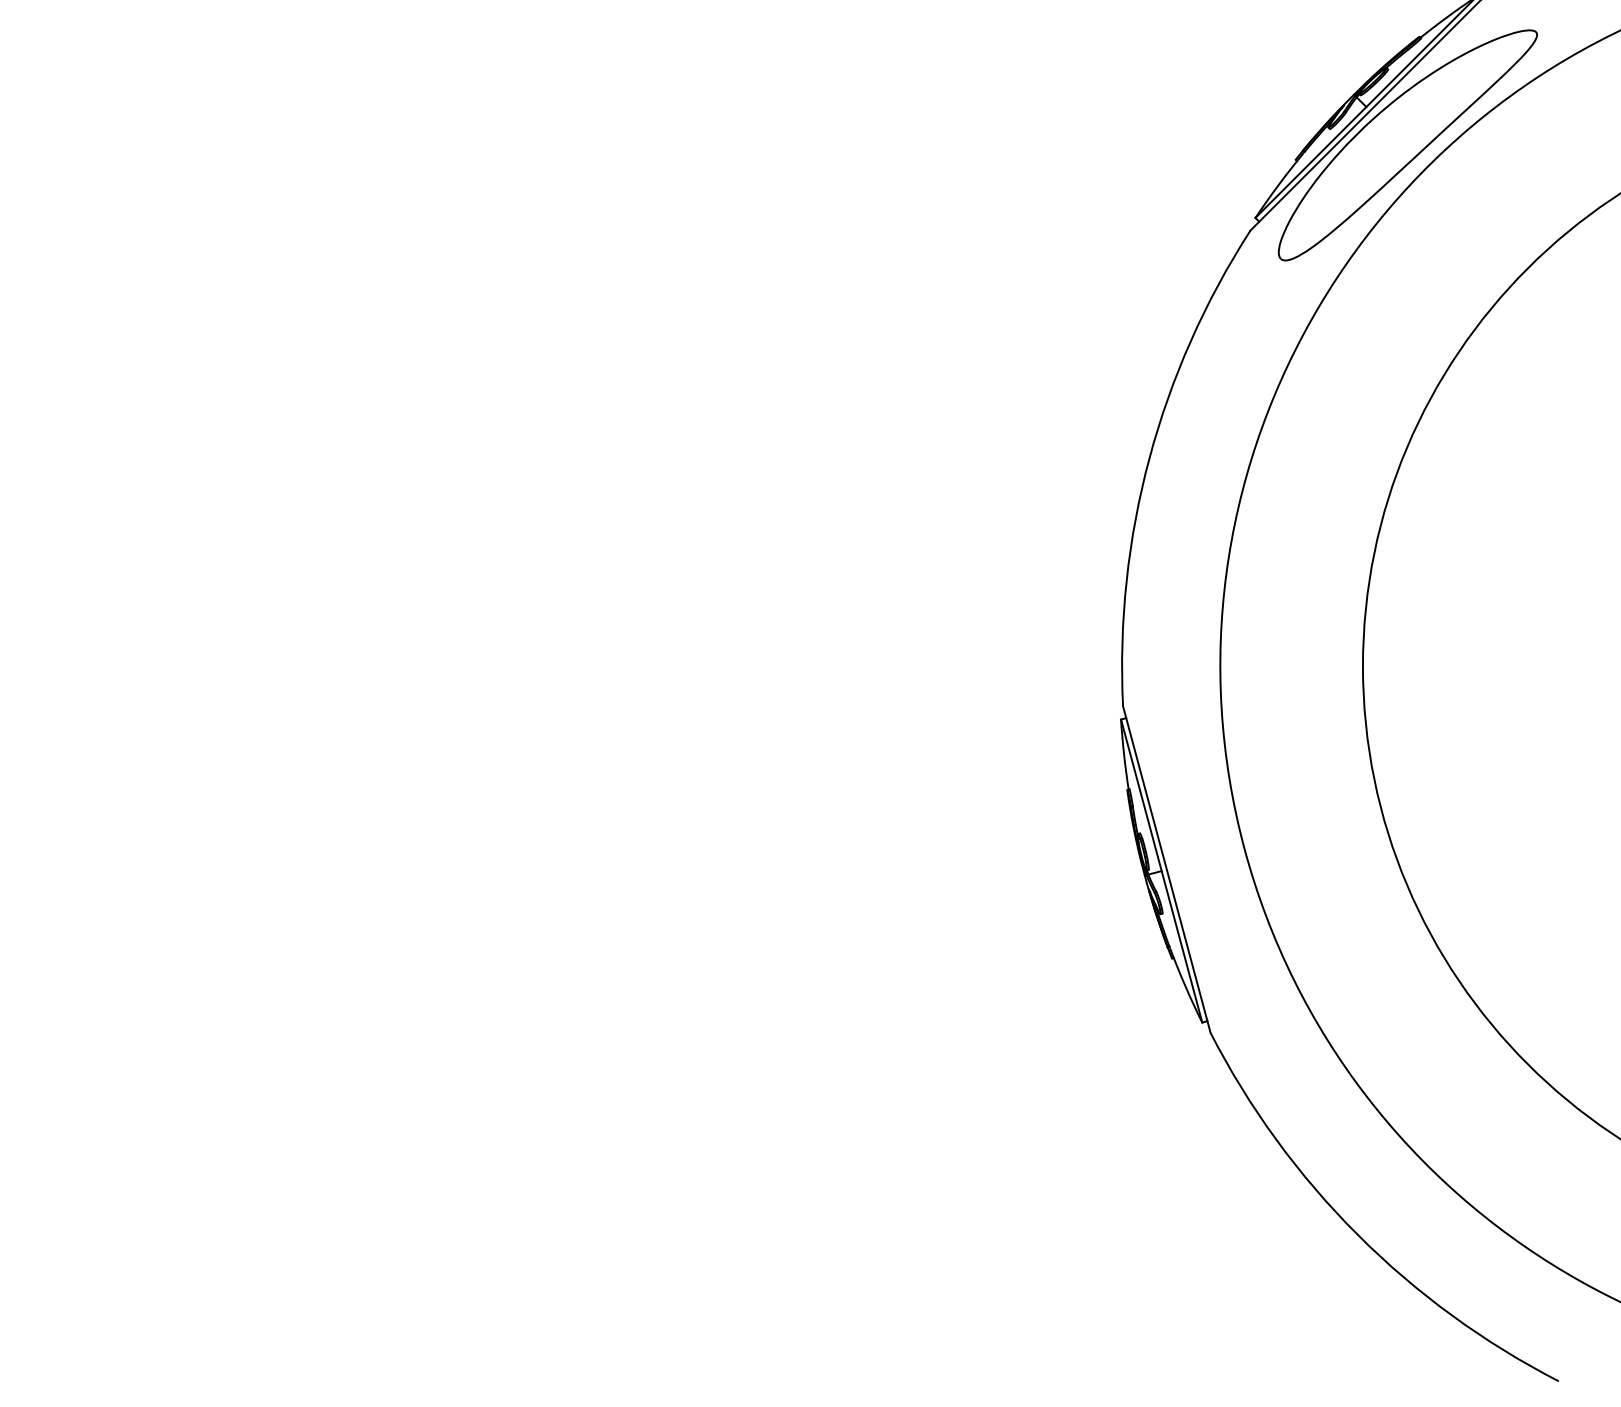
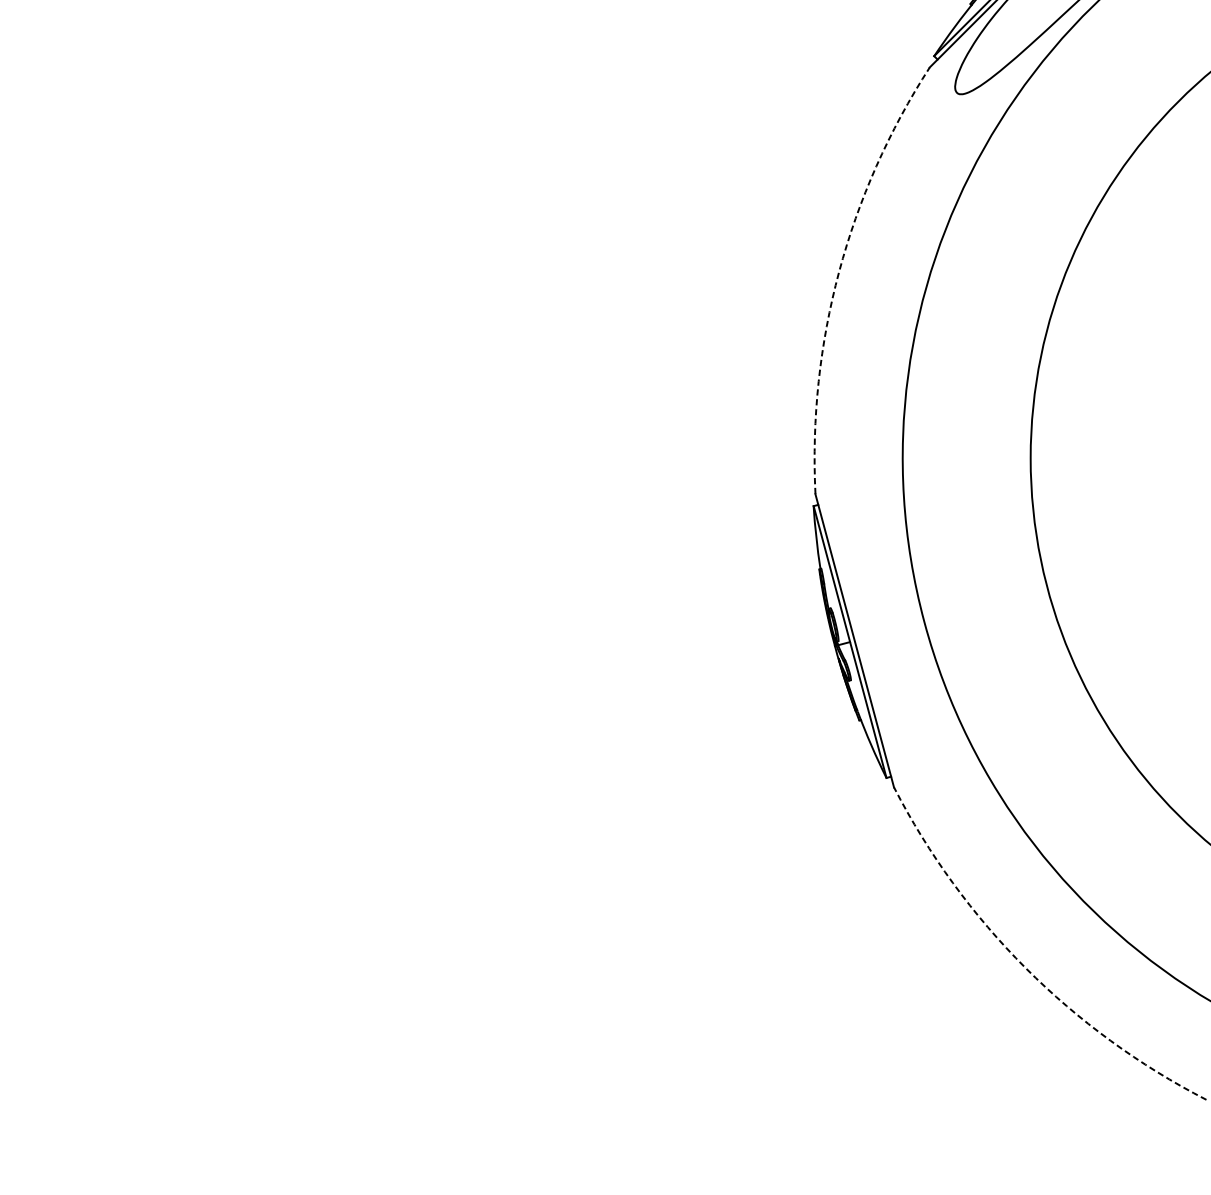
arc: (1149, 458) -> (839, 271), solid -> dashed
arc: (1357, 1234) -> (1025, 968), solid -> dashed

